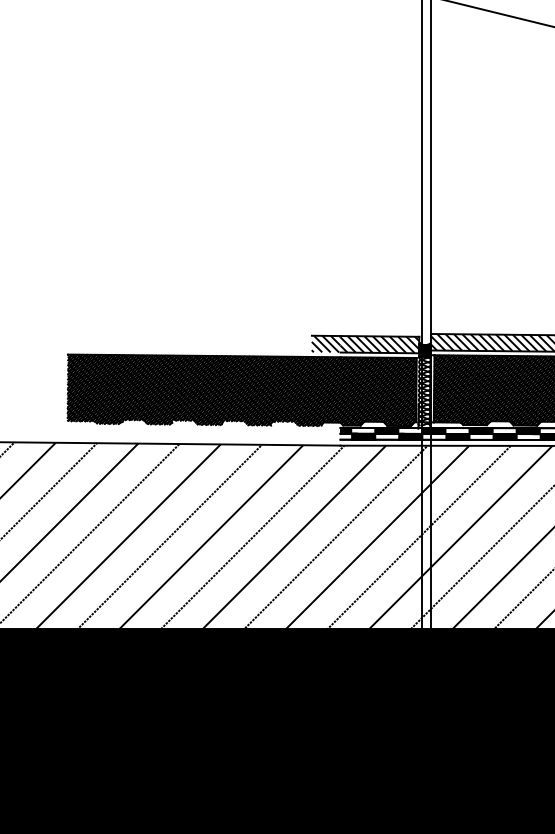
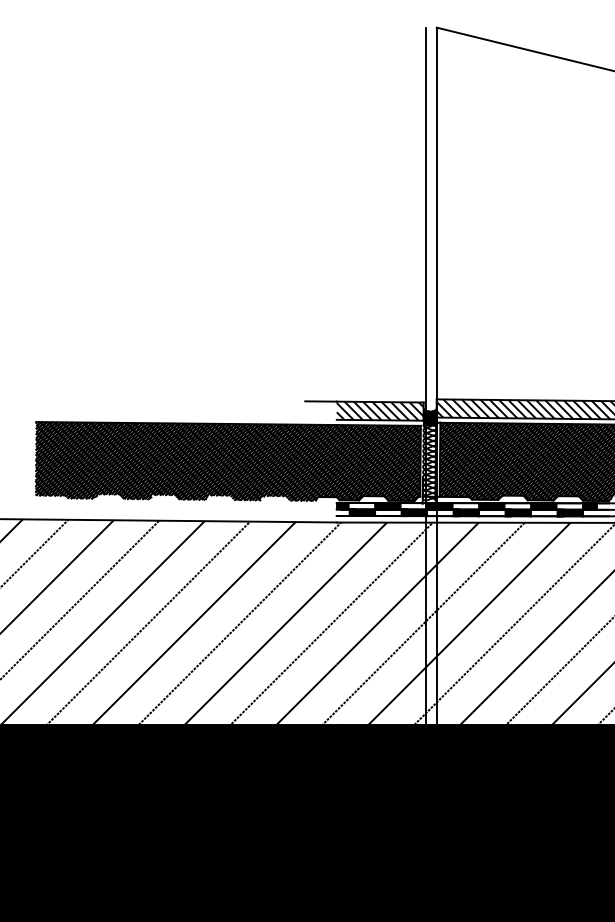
hatch: (325, 344) -> (320, 410), removed

